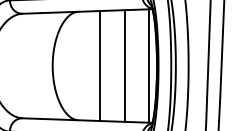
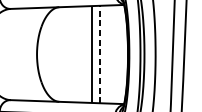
line: (149, 65) -> (121, 54), removed
line: (100, 66) -> (91, 54), moved
line: (124, 66) -> (99, 54), solid -> dashed

